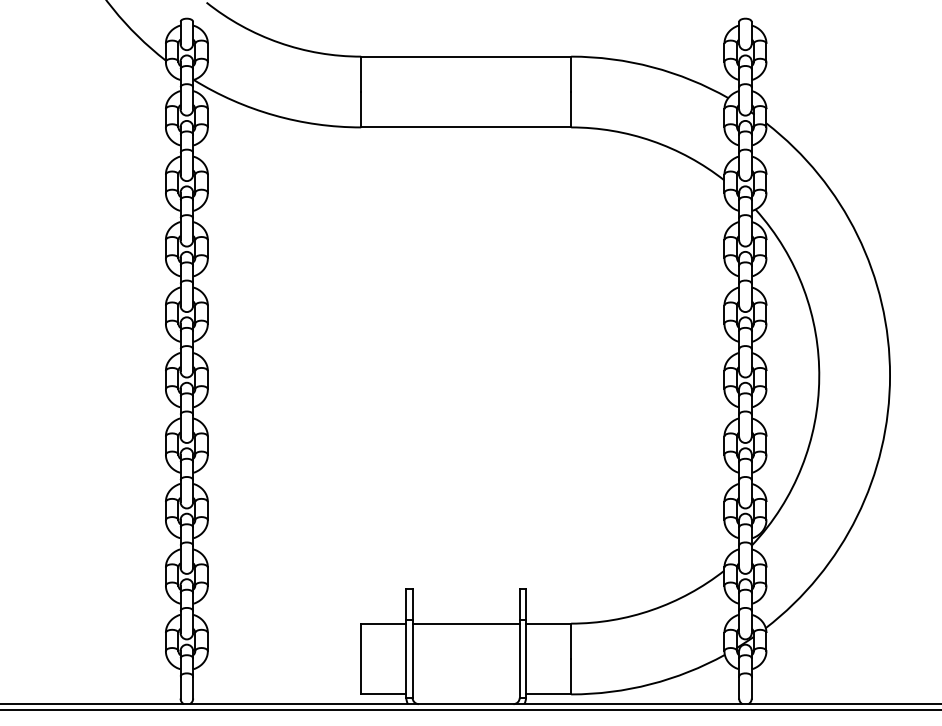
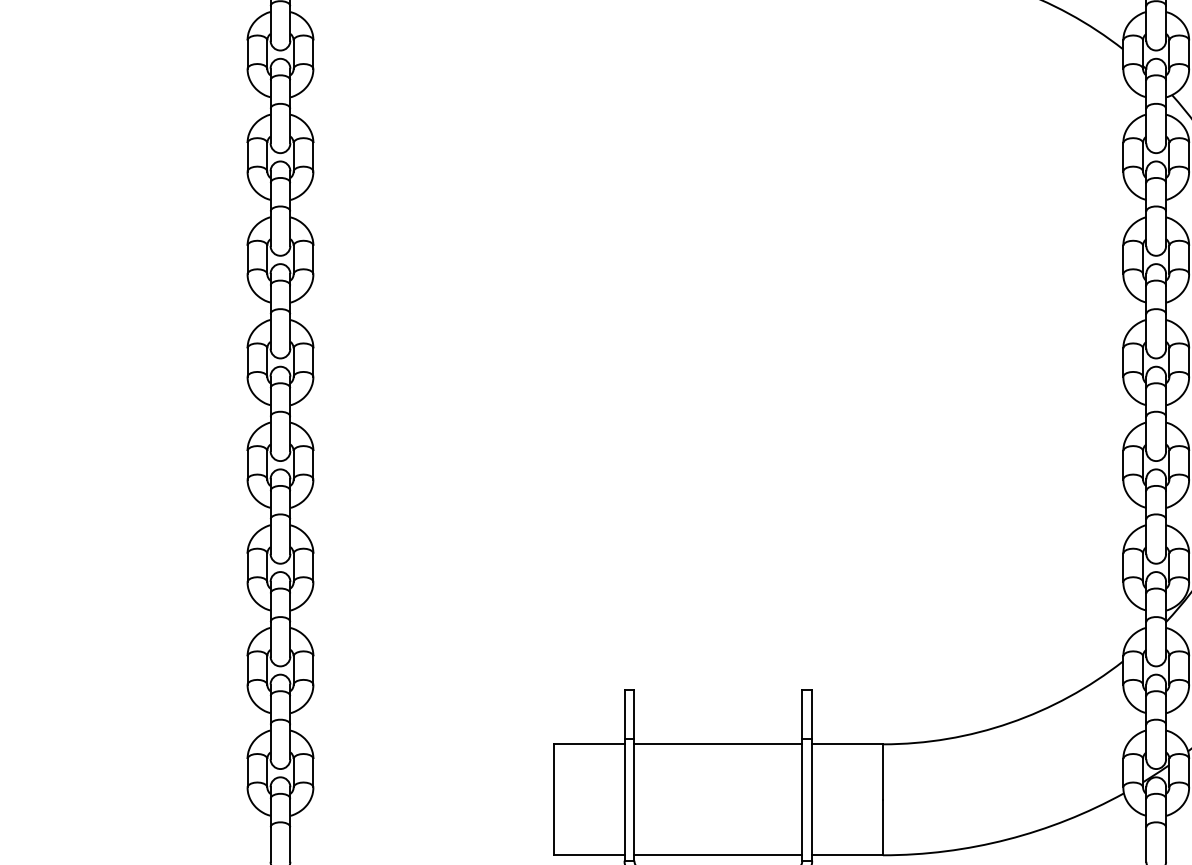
line: (465, 694) -> (717, 855), added

